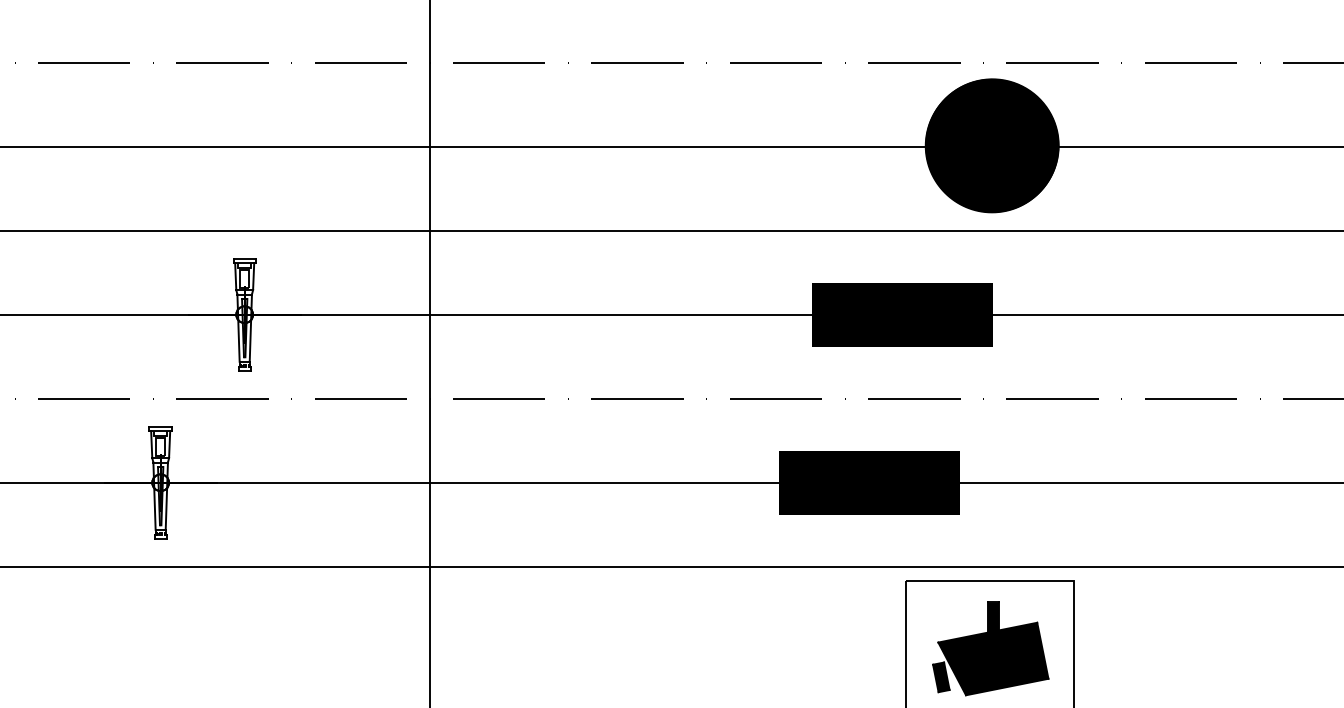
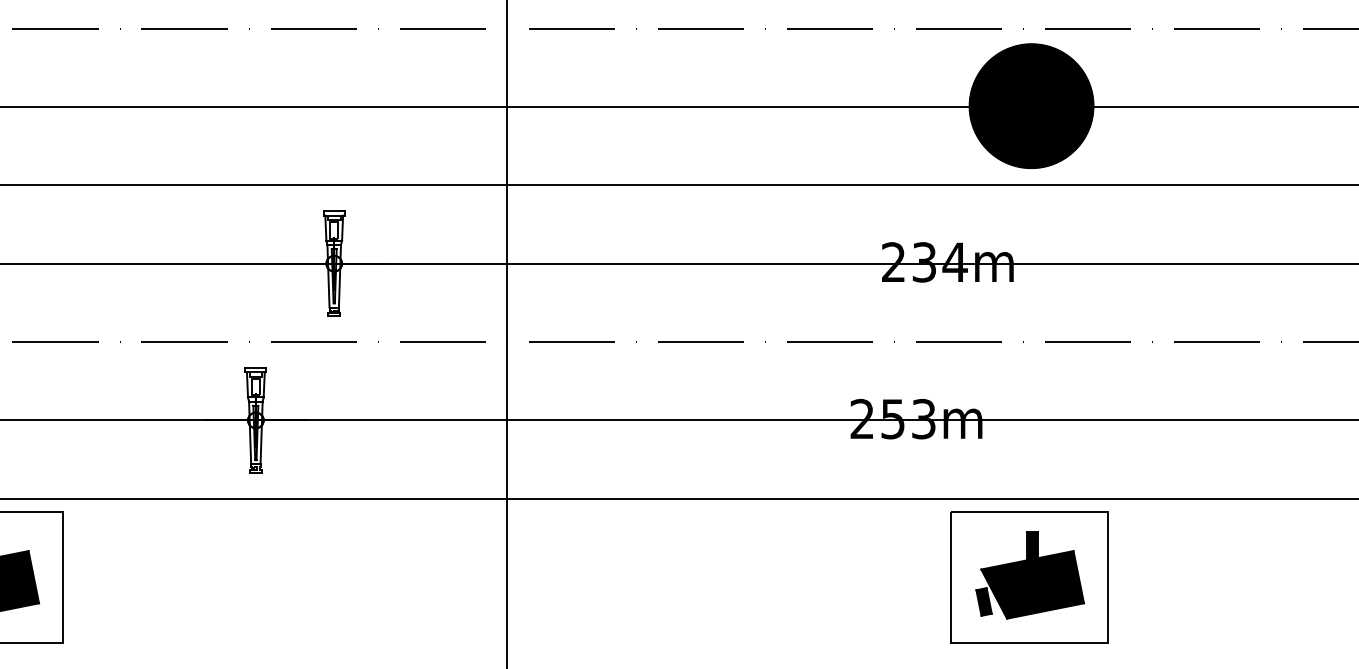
fill: (902, 314) -> (947, 263), removed
fill: (868, 482) -> (916, 420), removed

